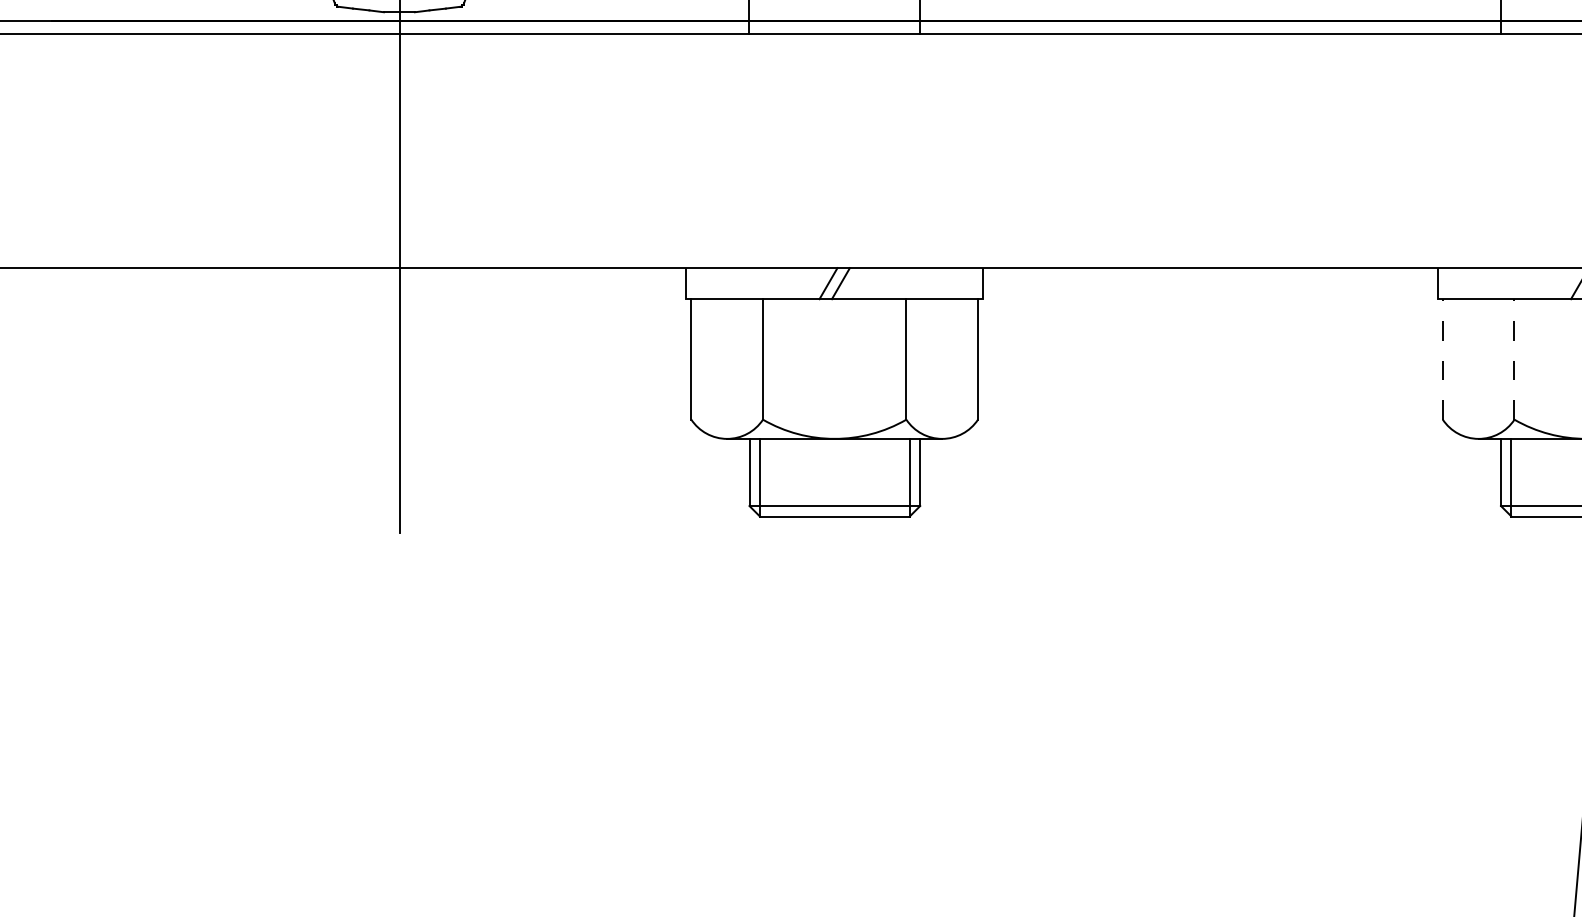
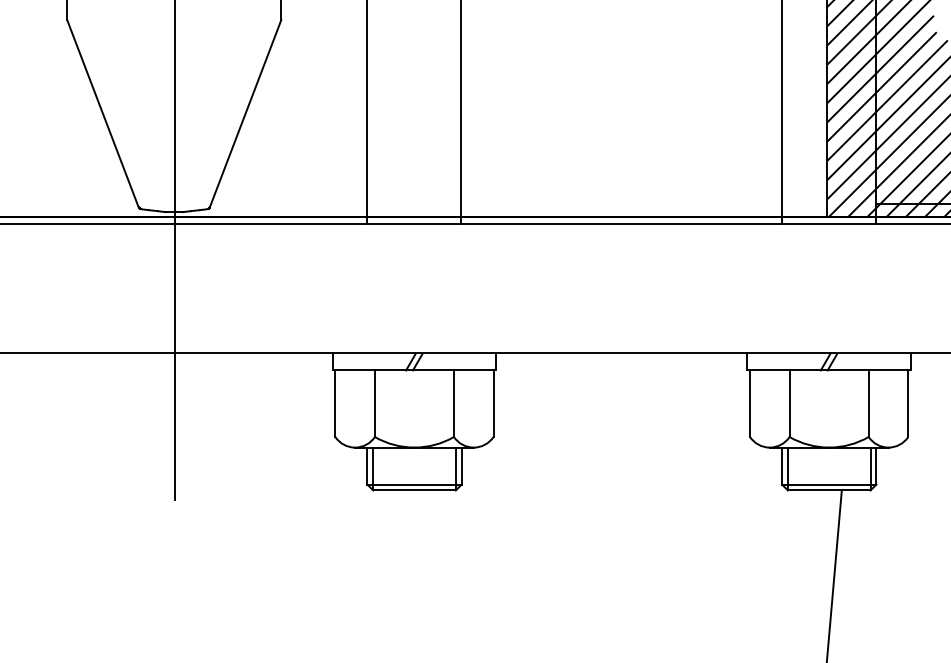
line: (1443, 358) -> (750, 403), dashed -> solid
line: (1514, 358) -> (789, 403), dashed -> solid

